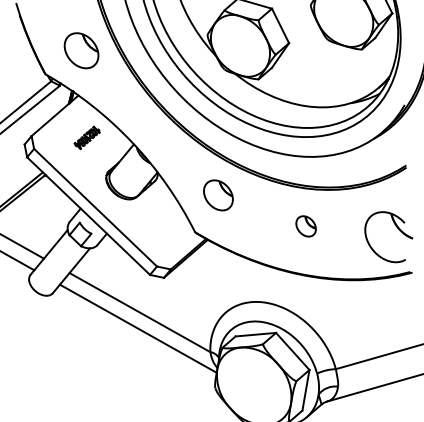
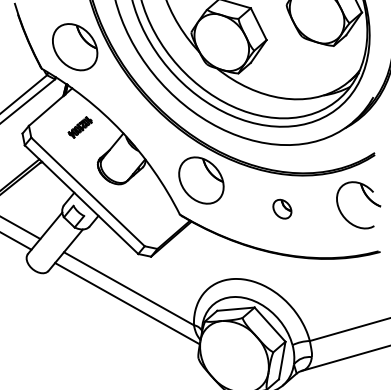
part: (81, 50) -> (75, 46), size x1.43
part: (218, 195) -> (201, 180), size x1.67
part: (397, 228) -> (366, 197), moved

